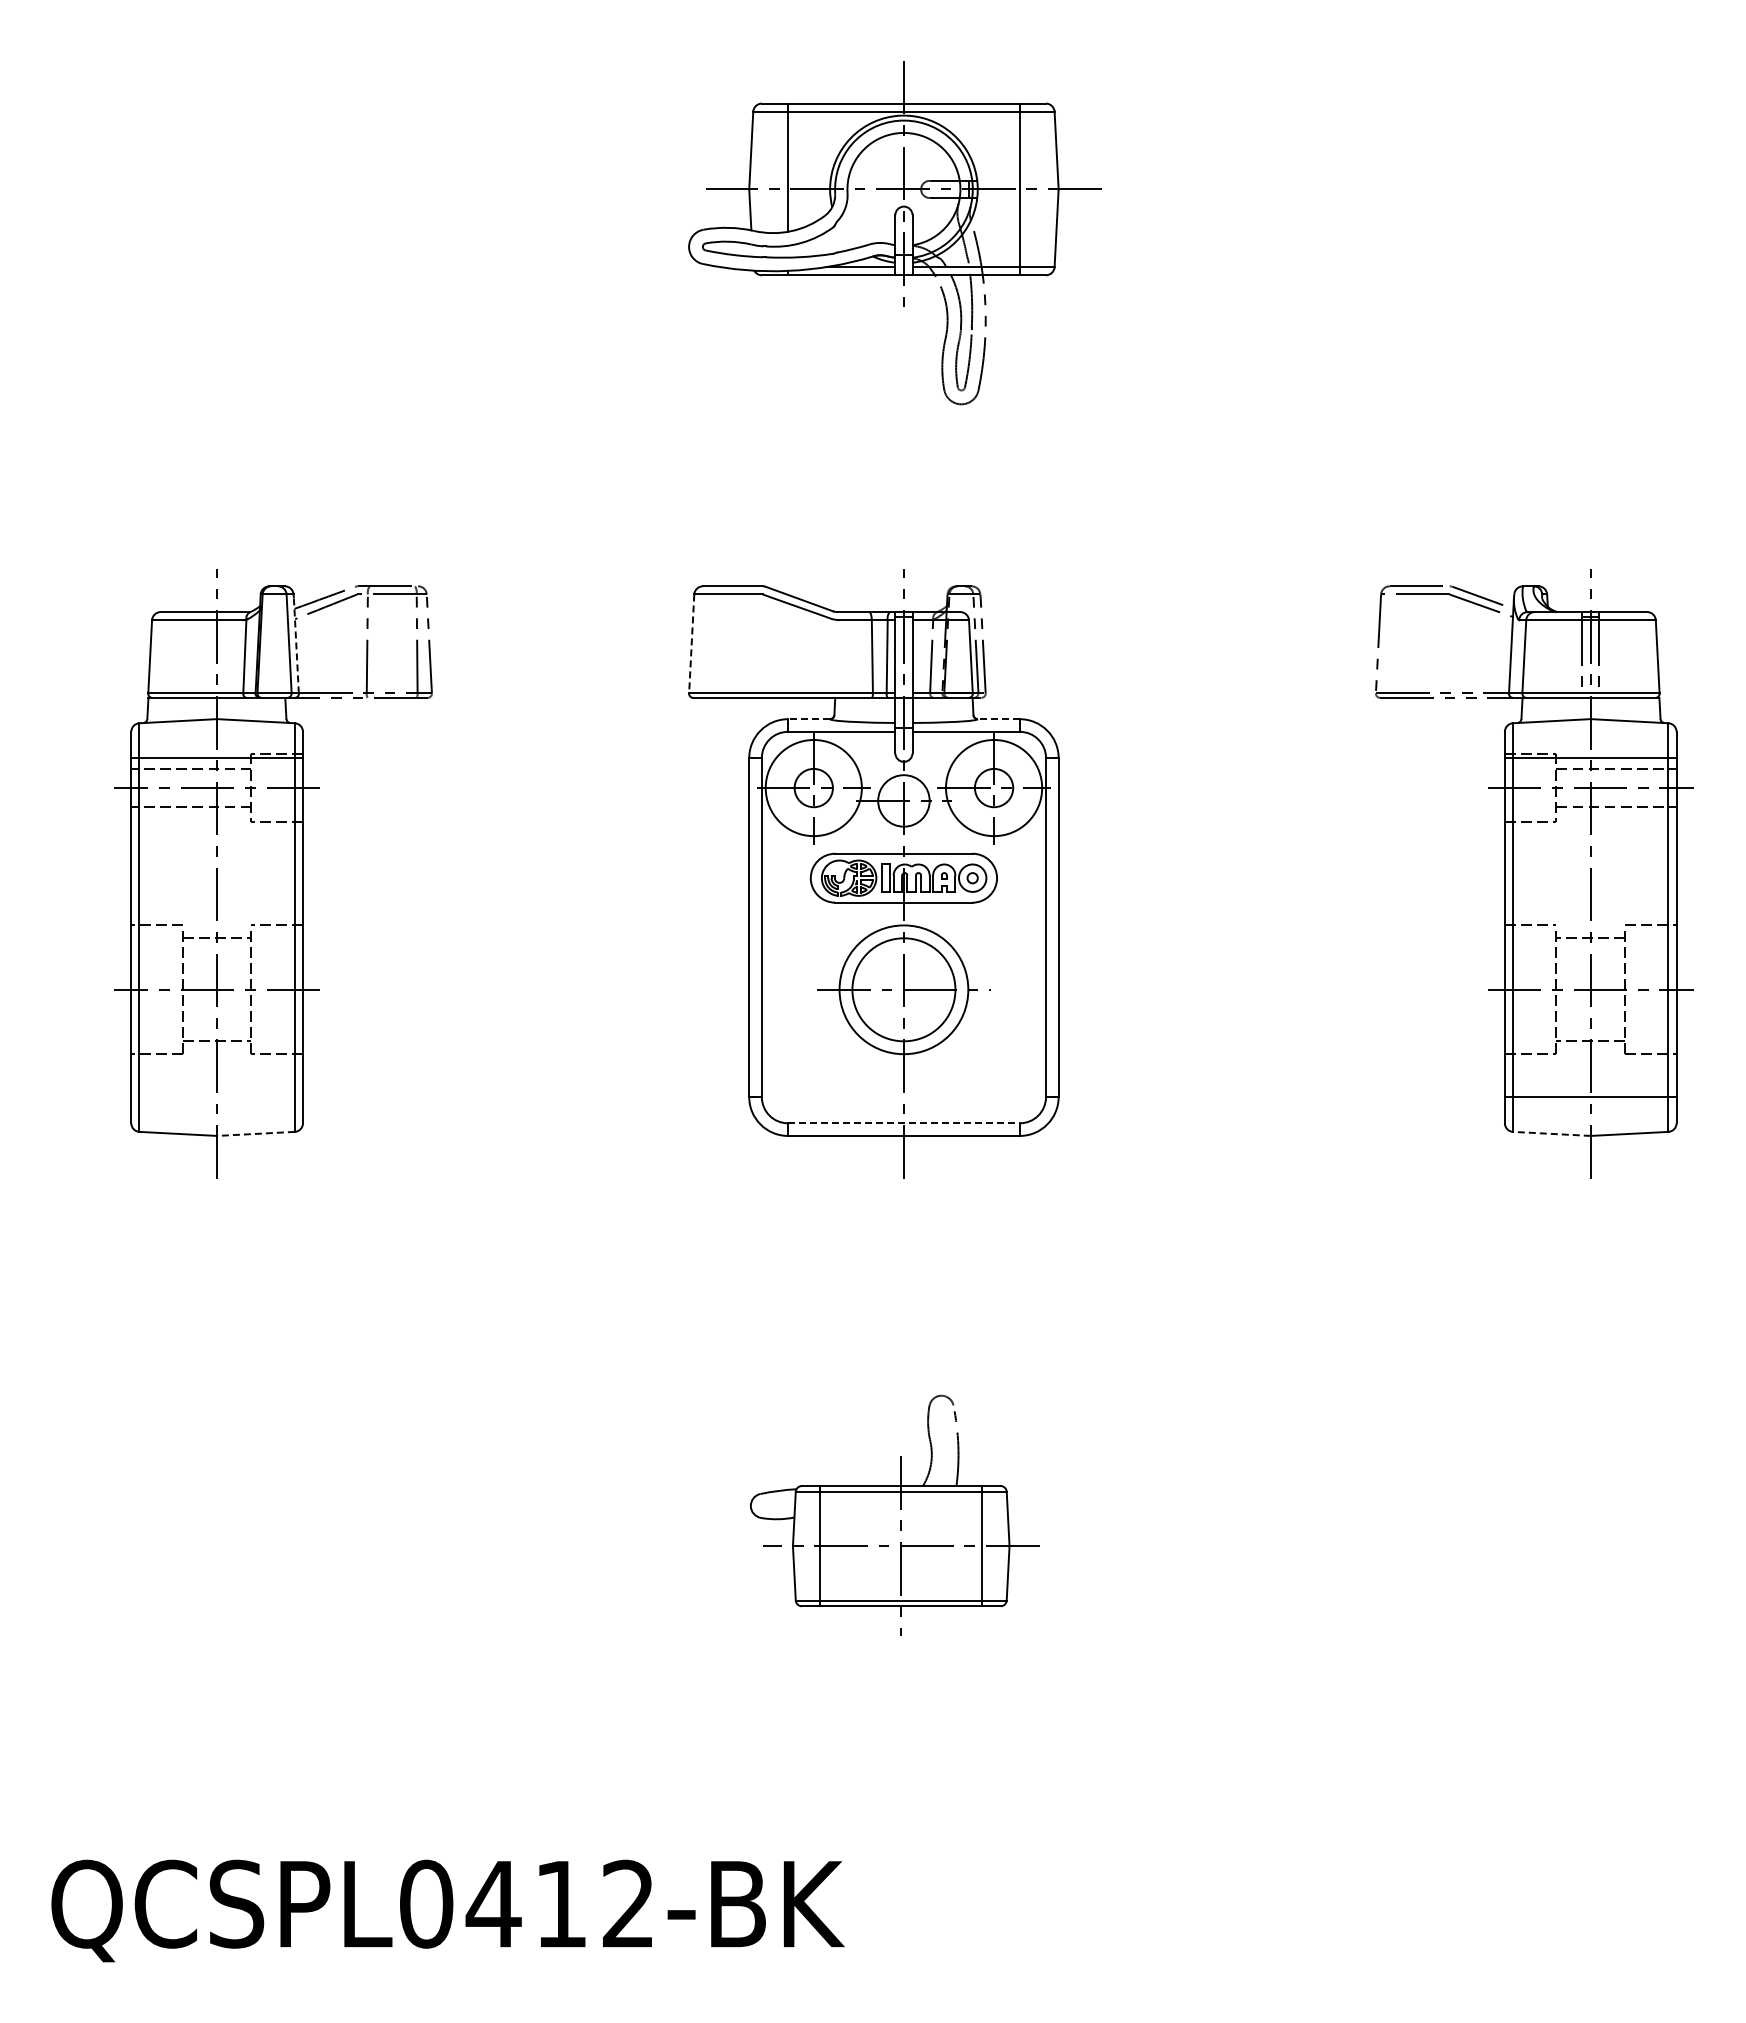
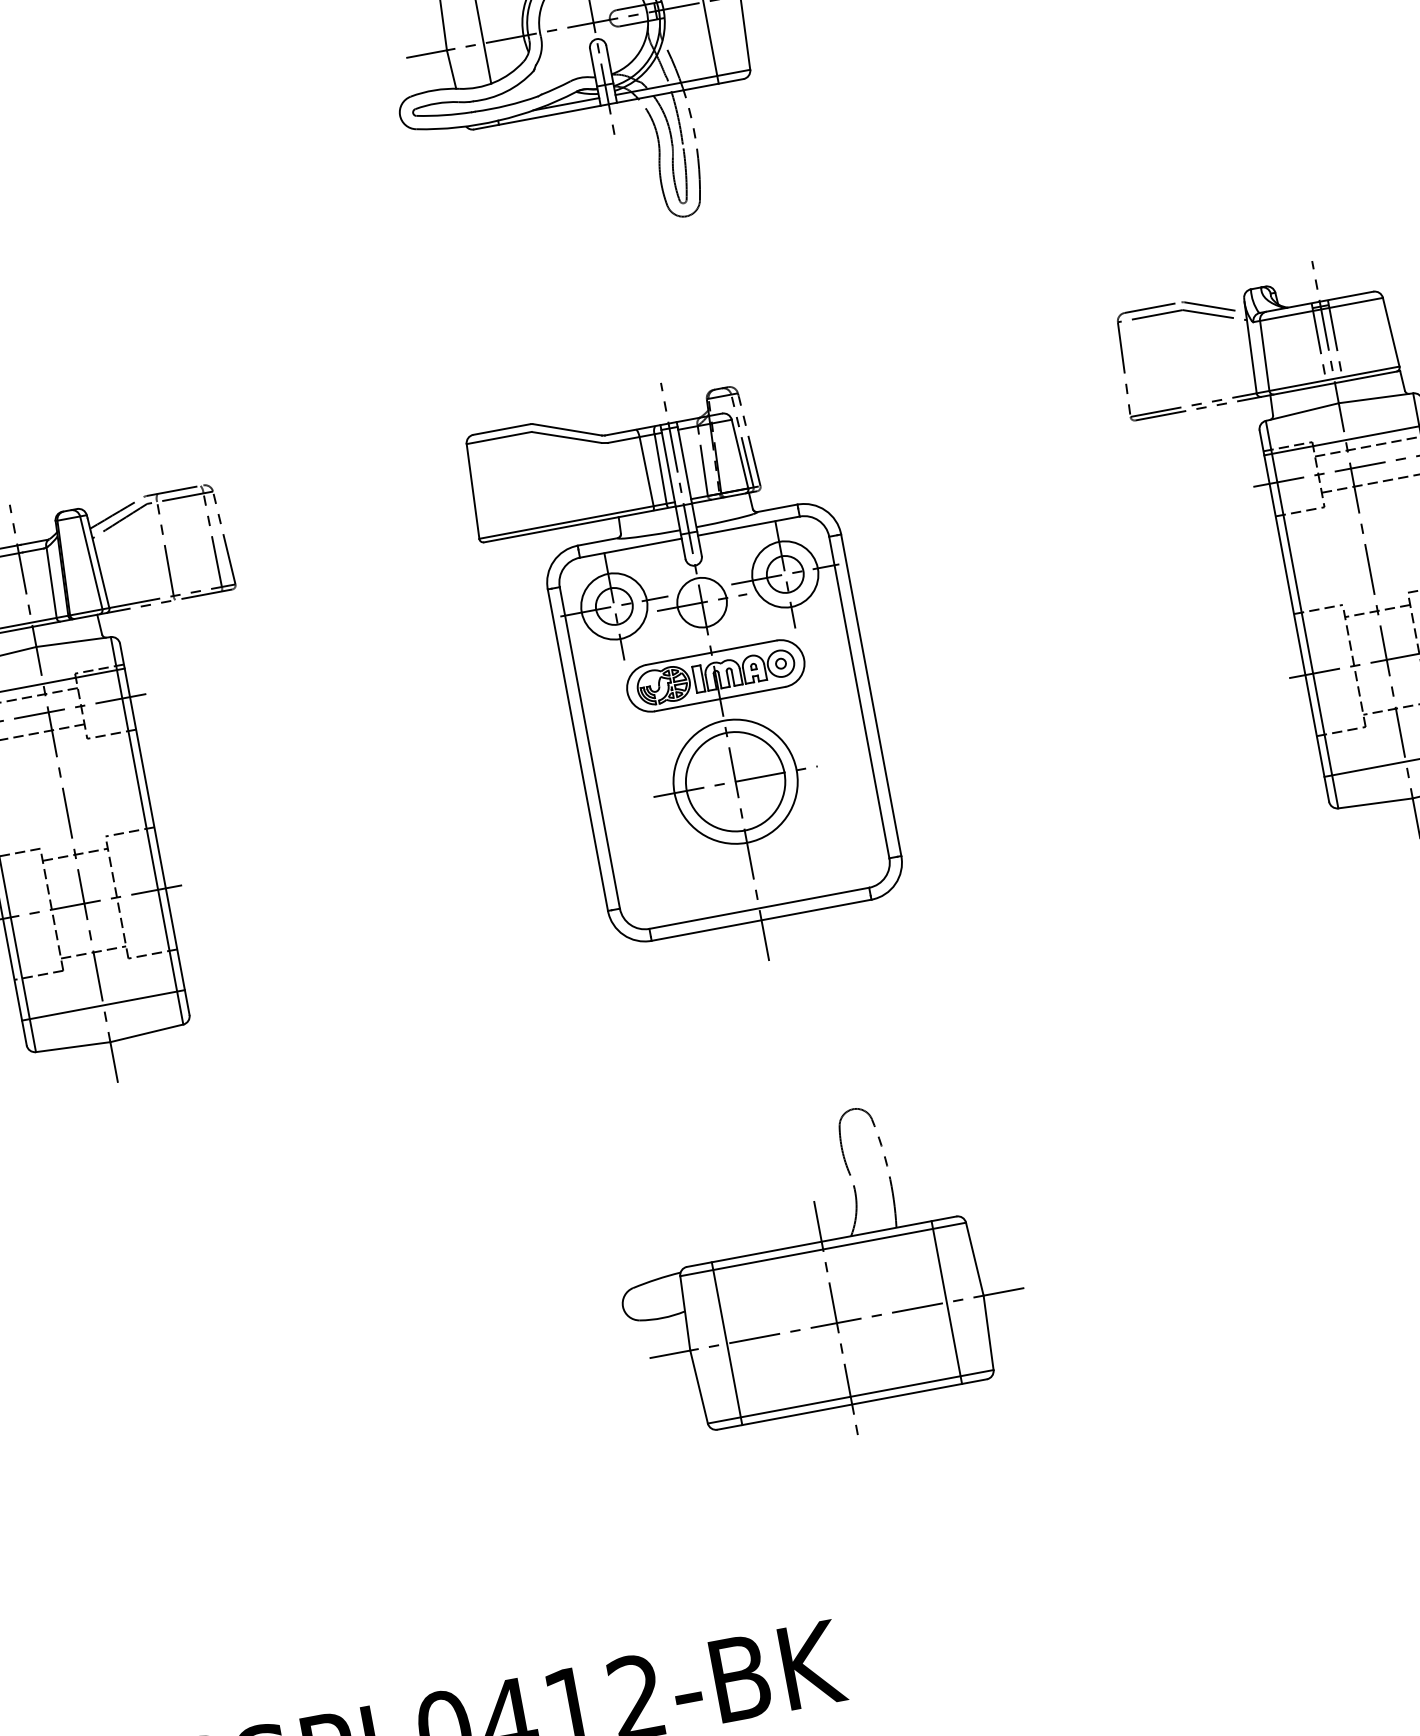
line: (691, 643) -> (472, 491), dashed -> solid
line: (296, 645) -> (98, 563), dashed -> solid
line: (808, 719) -> (597, 542), dashed -> solid
line: (998, 719) -> (777, 508), dashed -> solid
circle: (813, 787) -> (613, 605), size x0.71
circle: (993, 787) -> (784, 574), size x0.71
line: (216, 1097) -> (102, 1005), added
line: (903, 1123) -> (758, 908), dashed -> solid
line: (255, 1133) -> (146, 1033), dashed -> solid
line: (1551, 1133) -> (1375, 803), dashed -> solid
part: (894, 1511) -> (819, 1278), size x1.43

